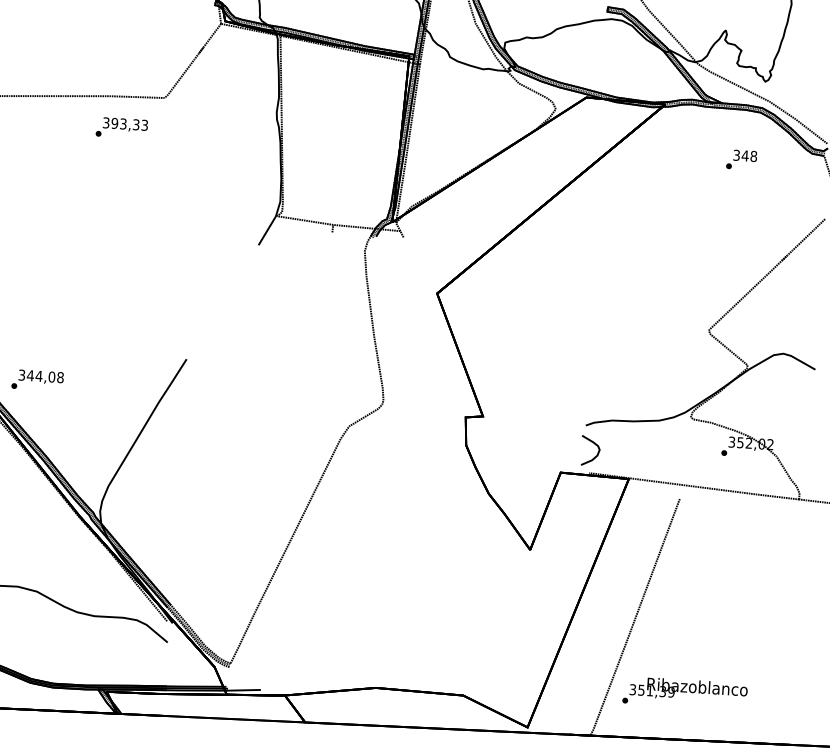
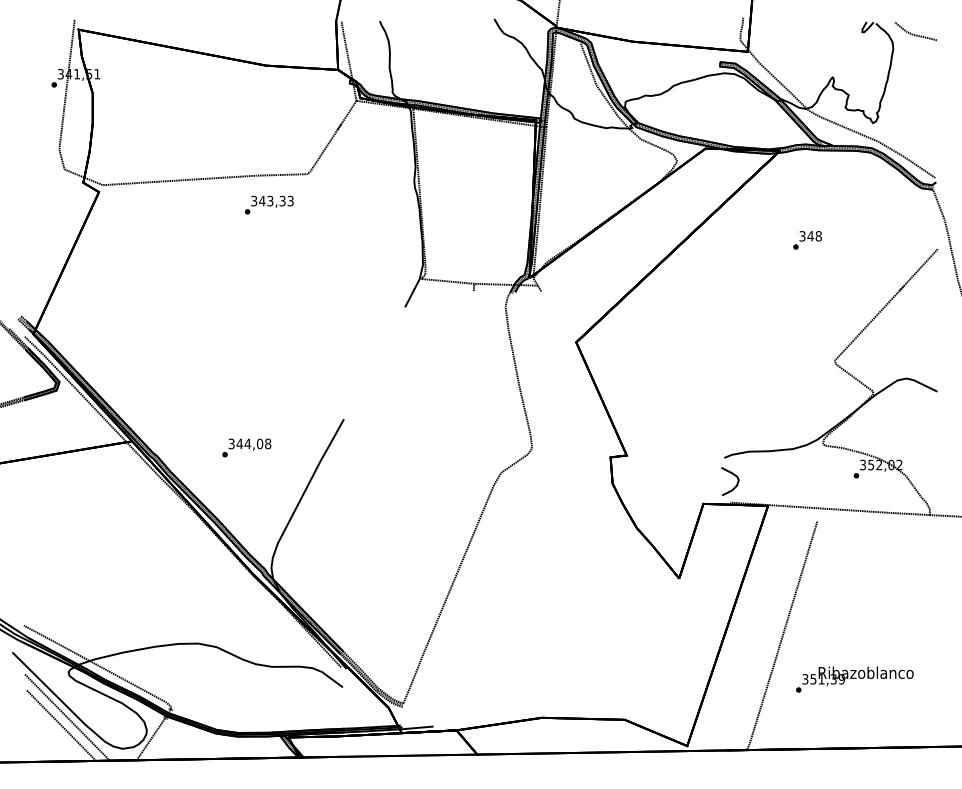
text: (115, 122) -> (262, 200), 393,33 -> 343,33
text: (741, 160) -> (807, 240), moved
text: (37, 379) -> (246, 447), moved
text: (684, 693) -> (854, 679), moved

